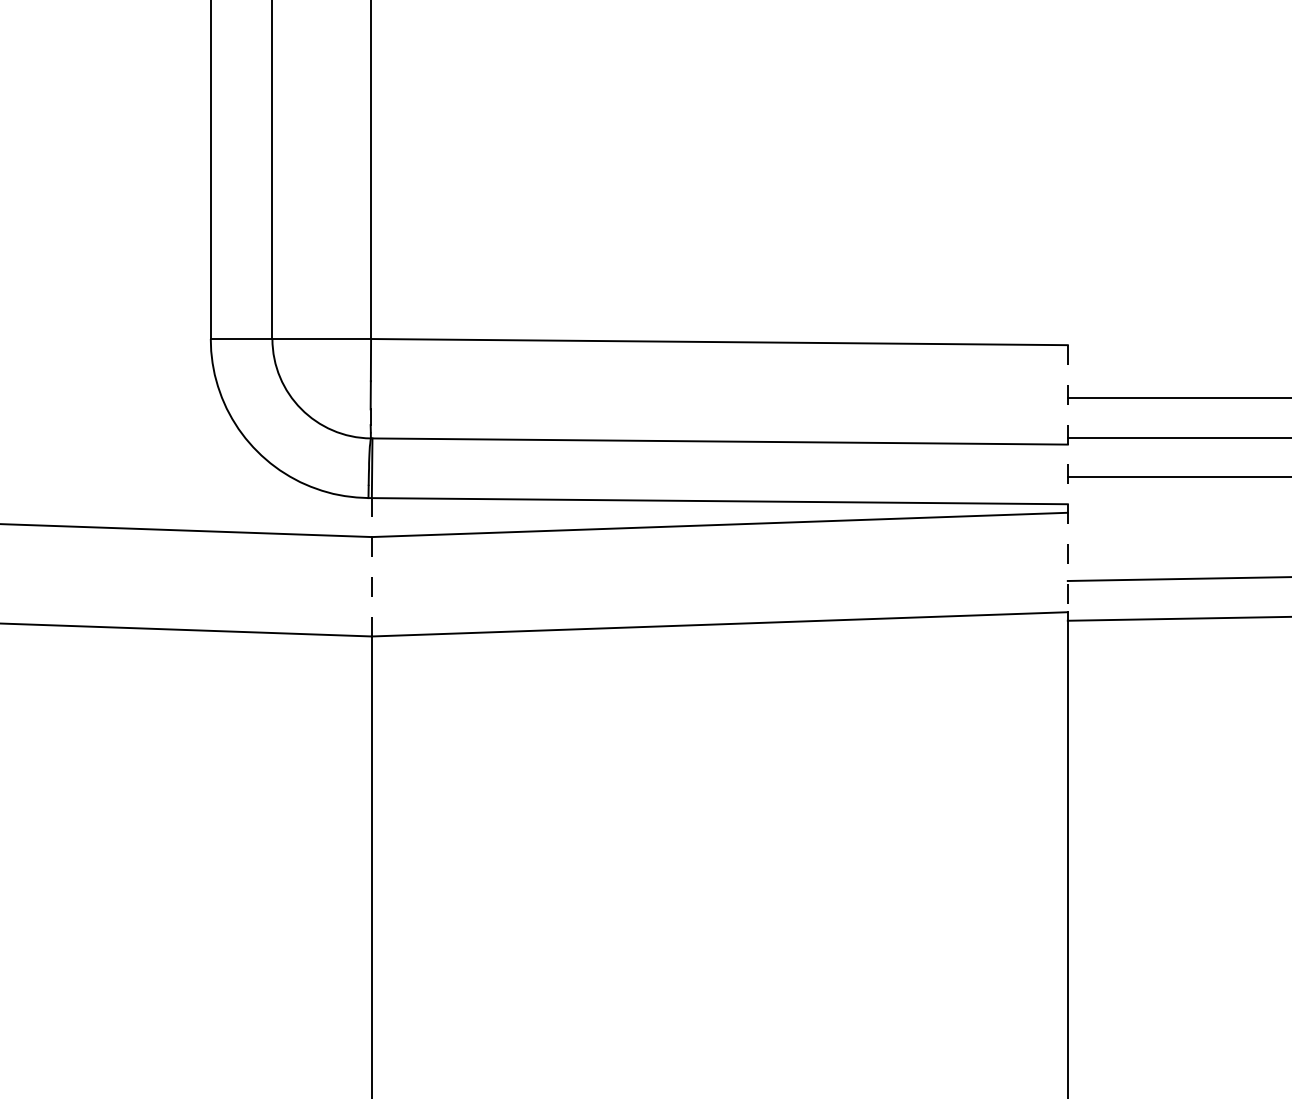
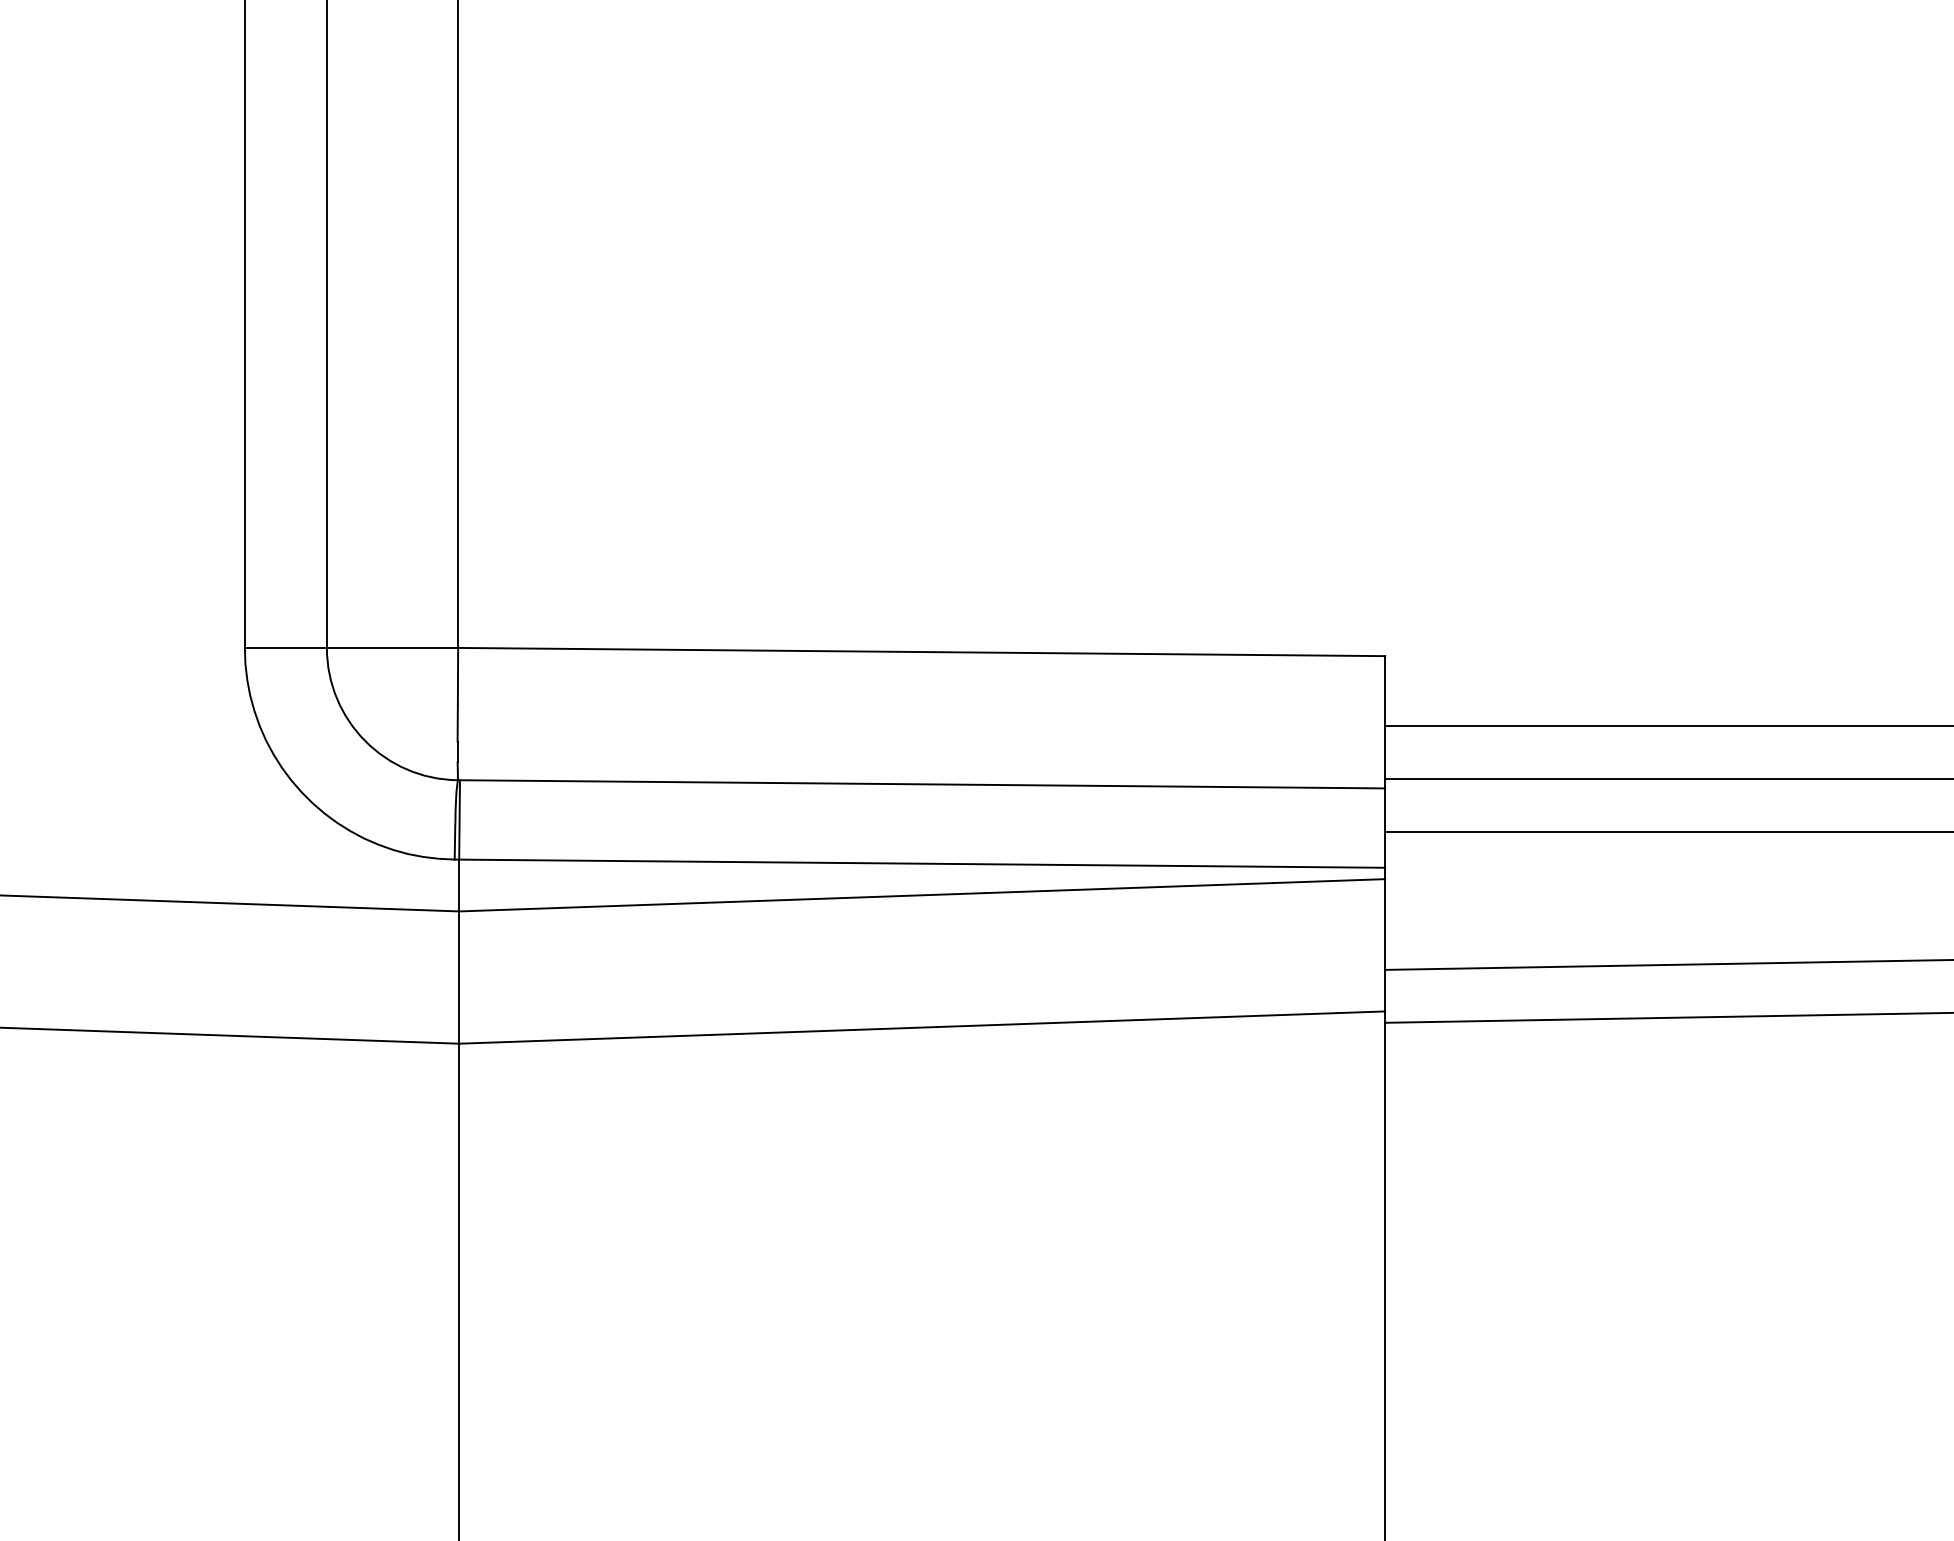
line: (1068, 478) -> (1385, 833), dashed -> solid
line: (372, 567) -> (459, 951), dashed -> solid

